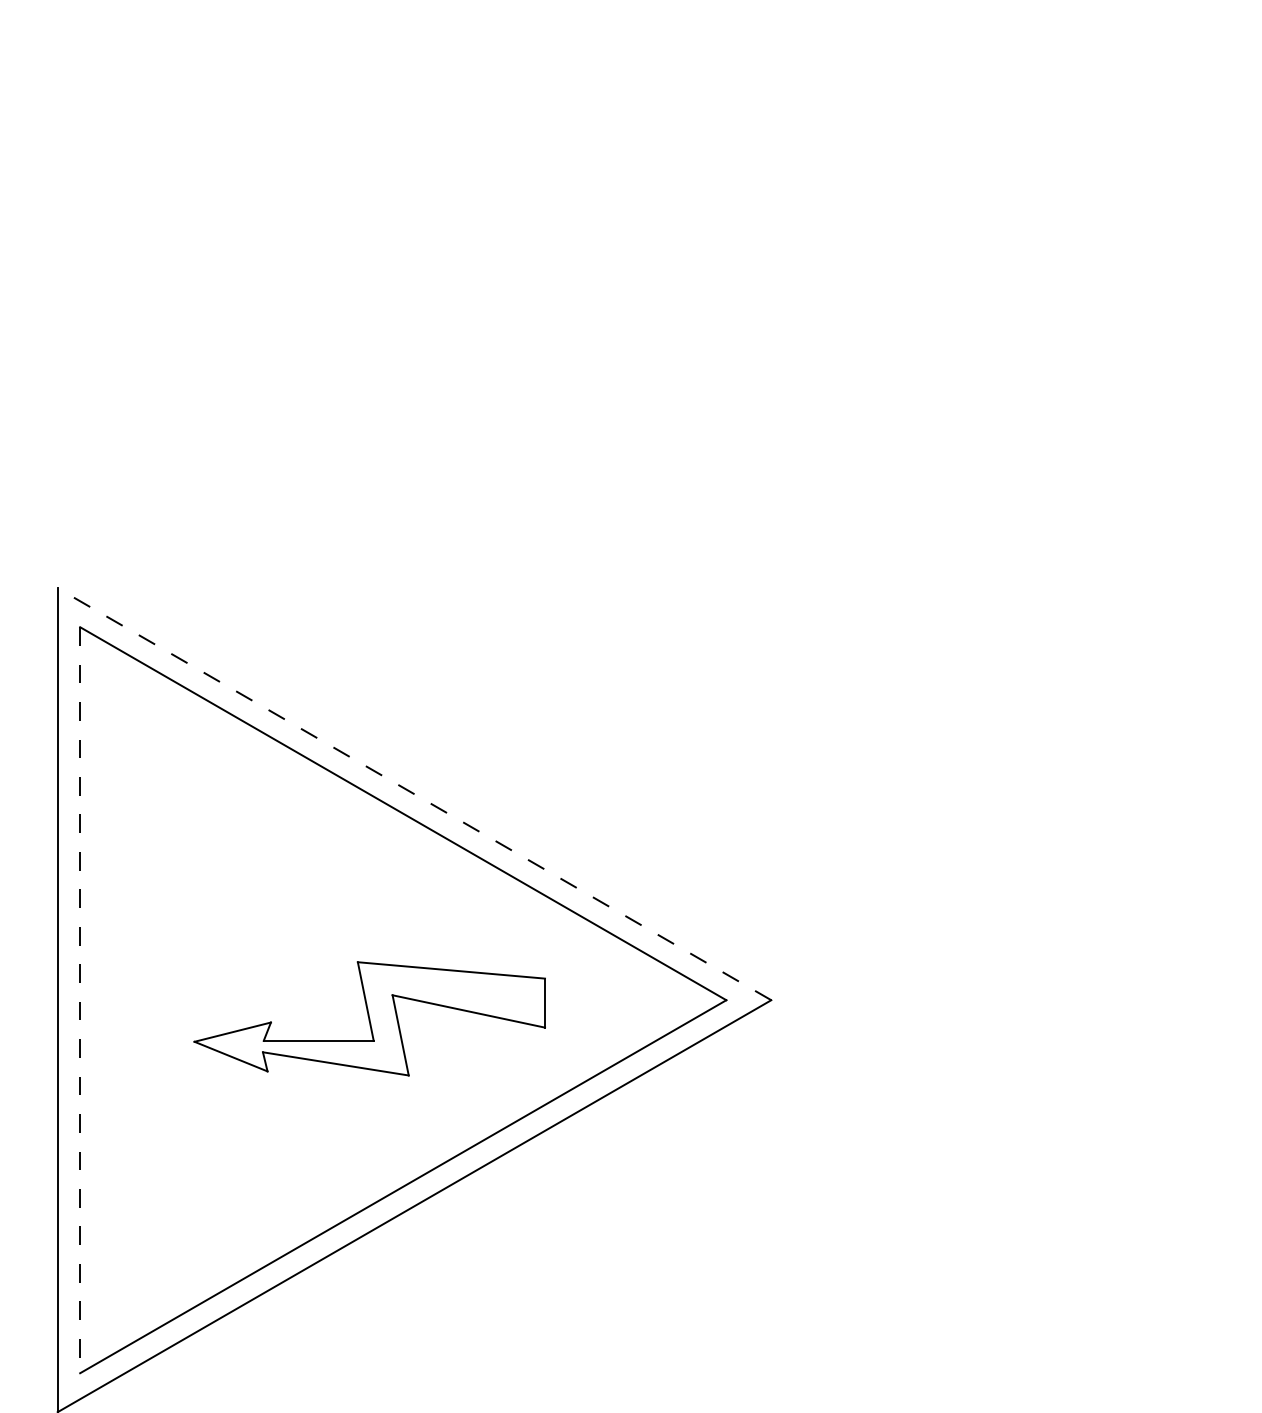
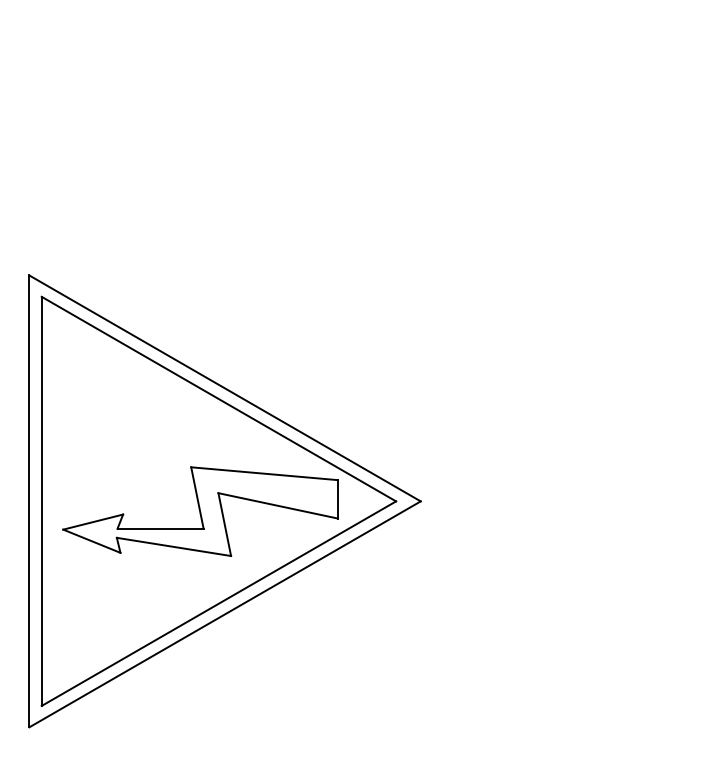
line: (415, 794) -> (225, 388), dashed -> solid
line: (79, 1000) -> (41, 501), dashed -> solid
part: (369, 1018) -> (200, 511), size x1.43

